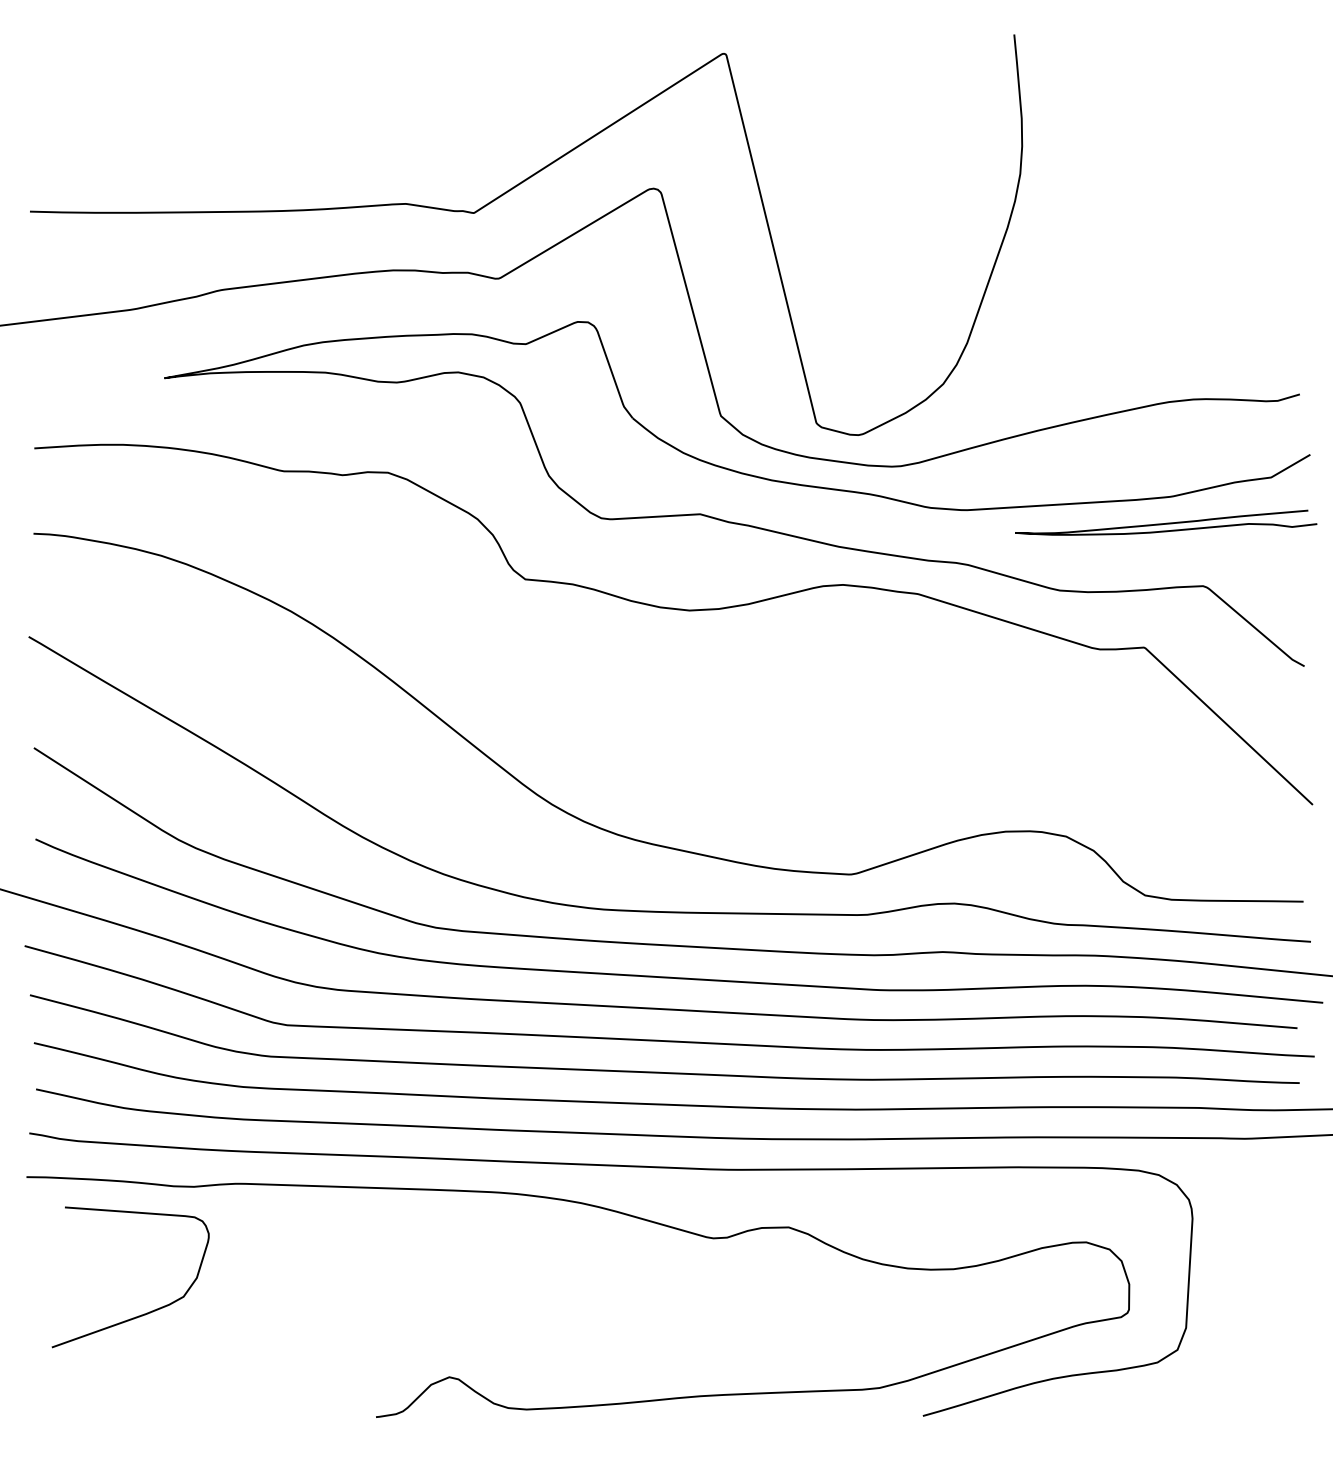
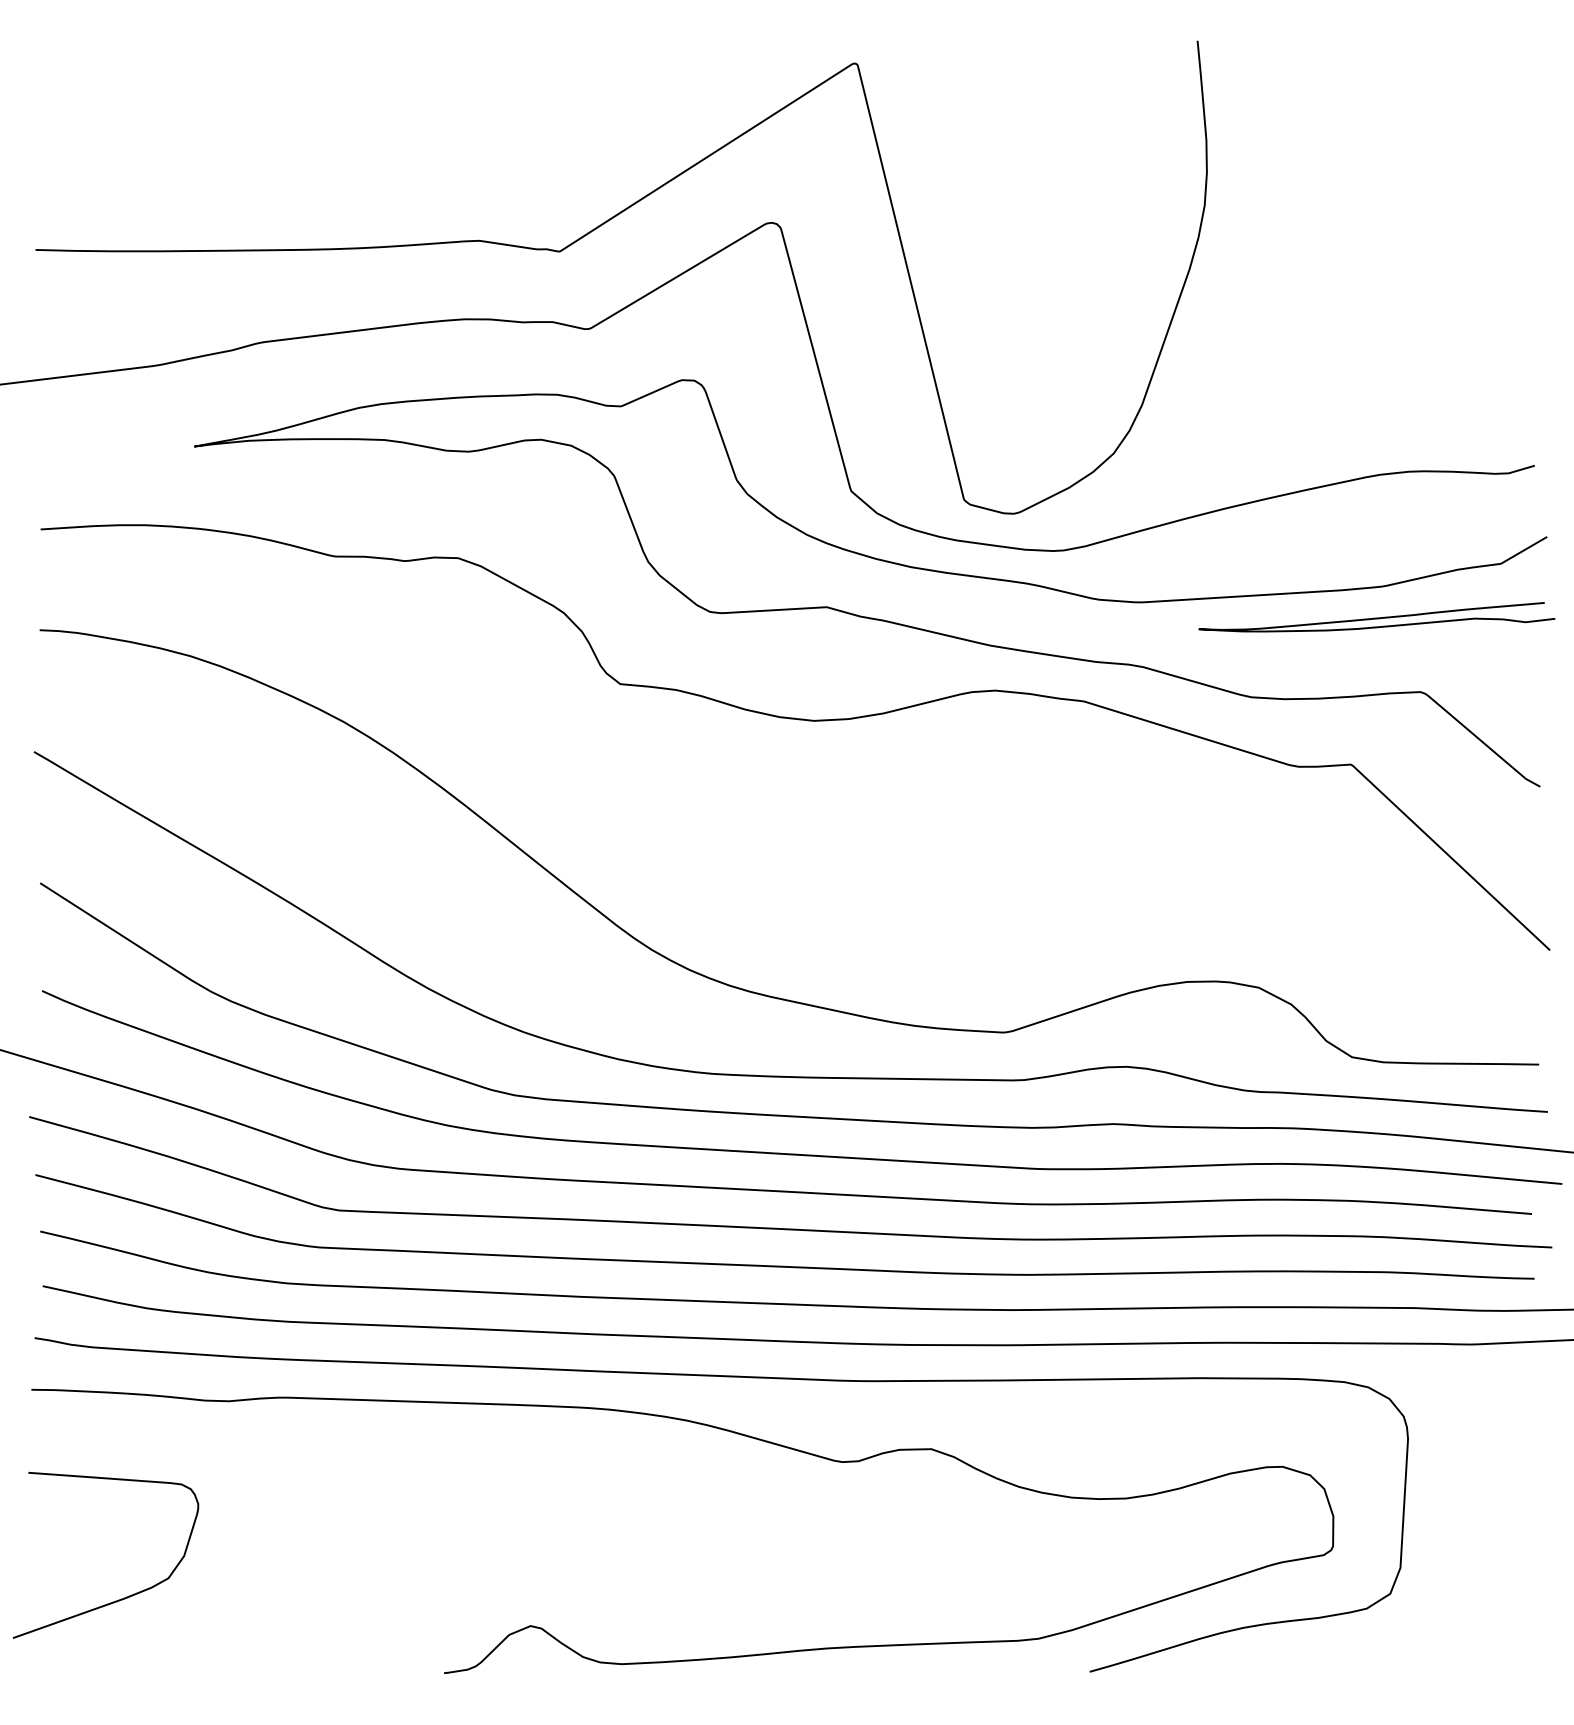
curve: (141, 1314) -> (118, 1599), moved

